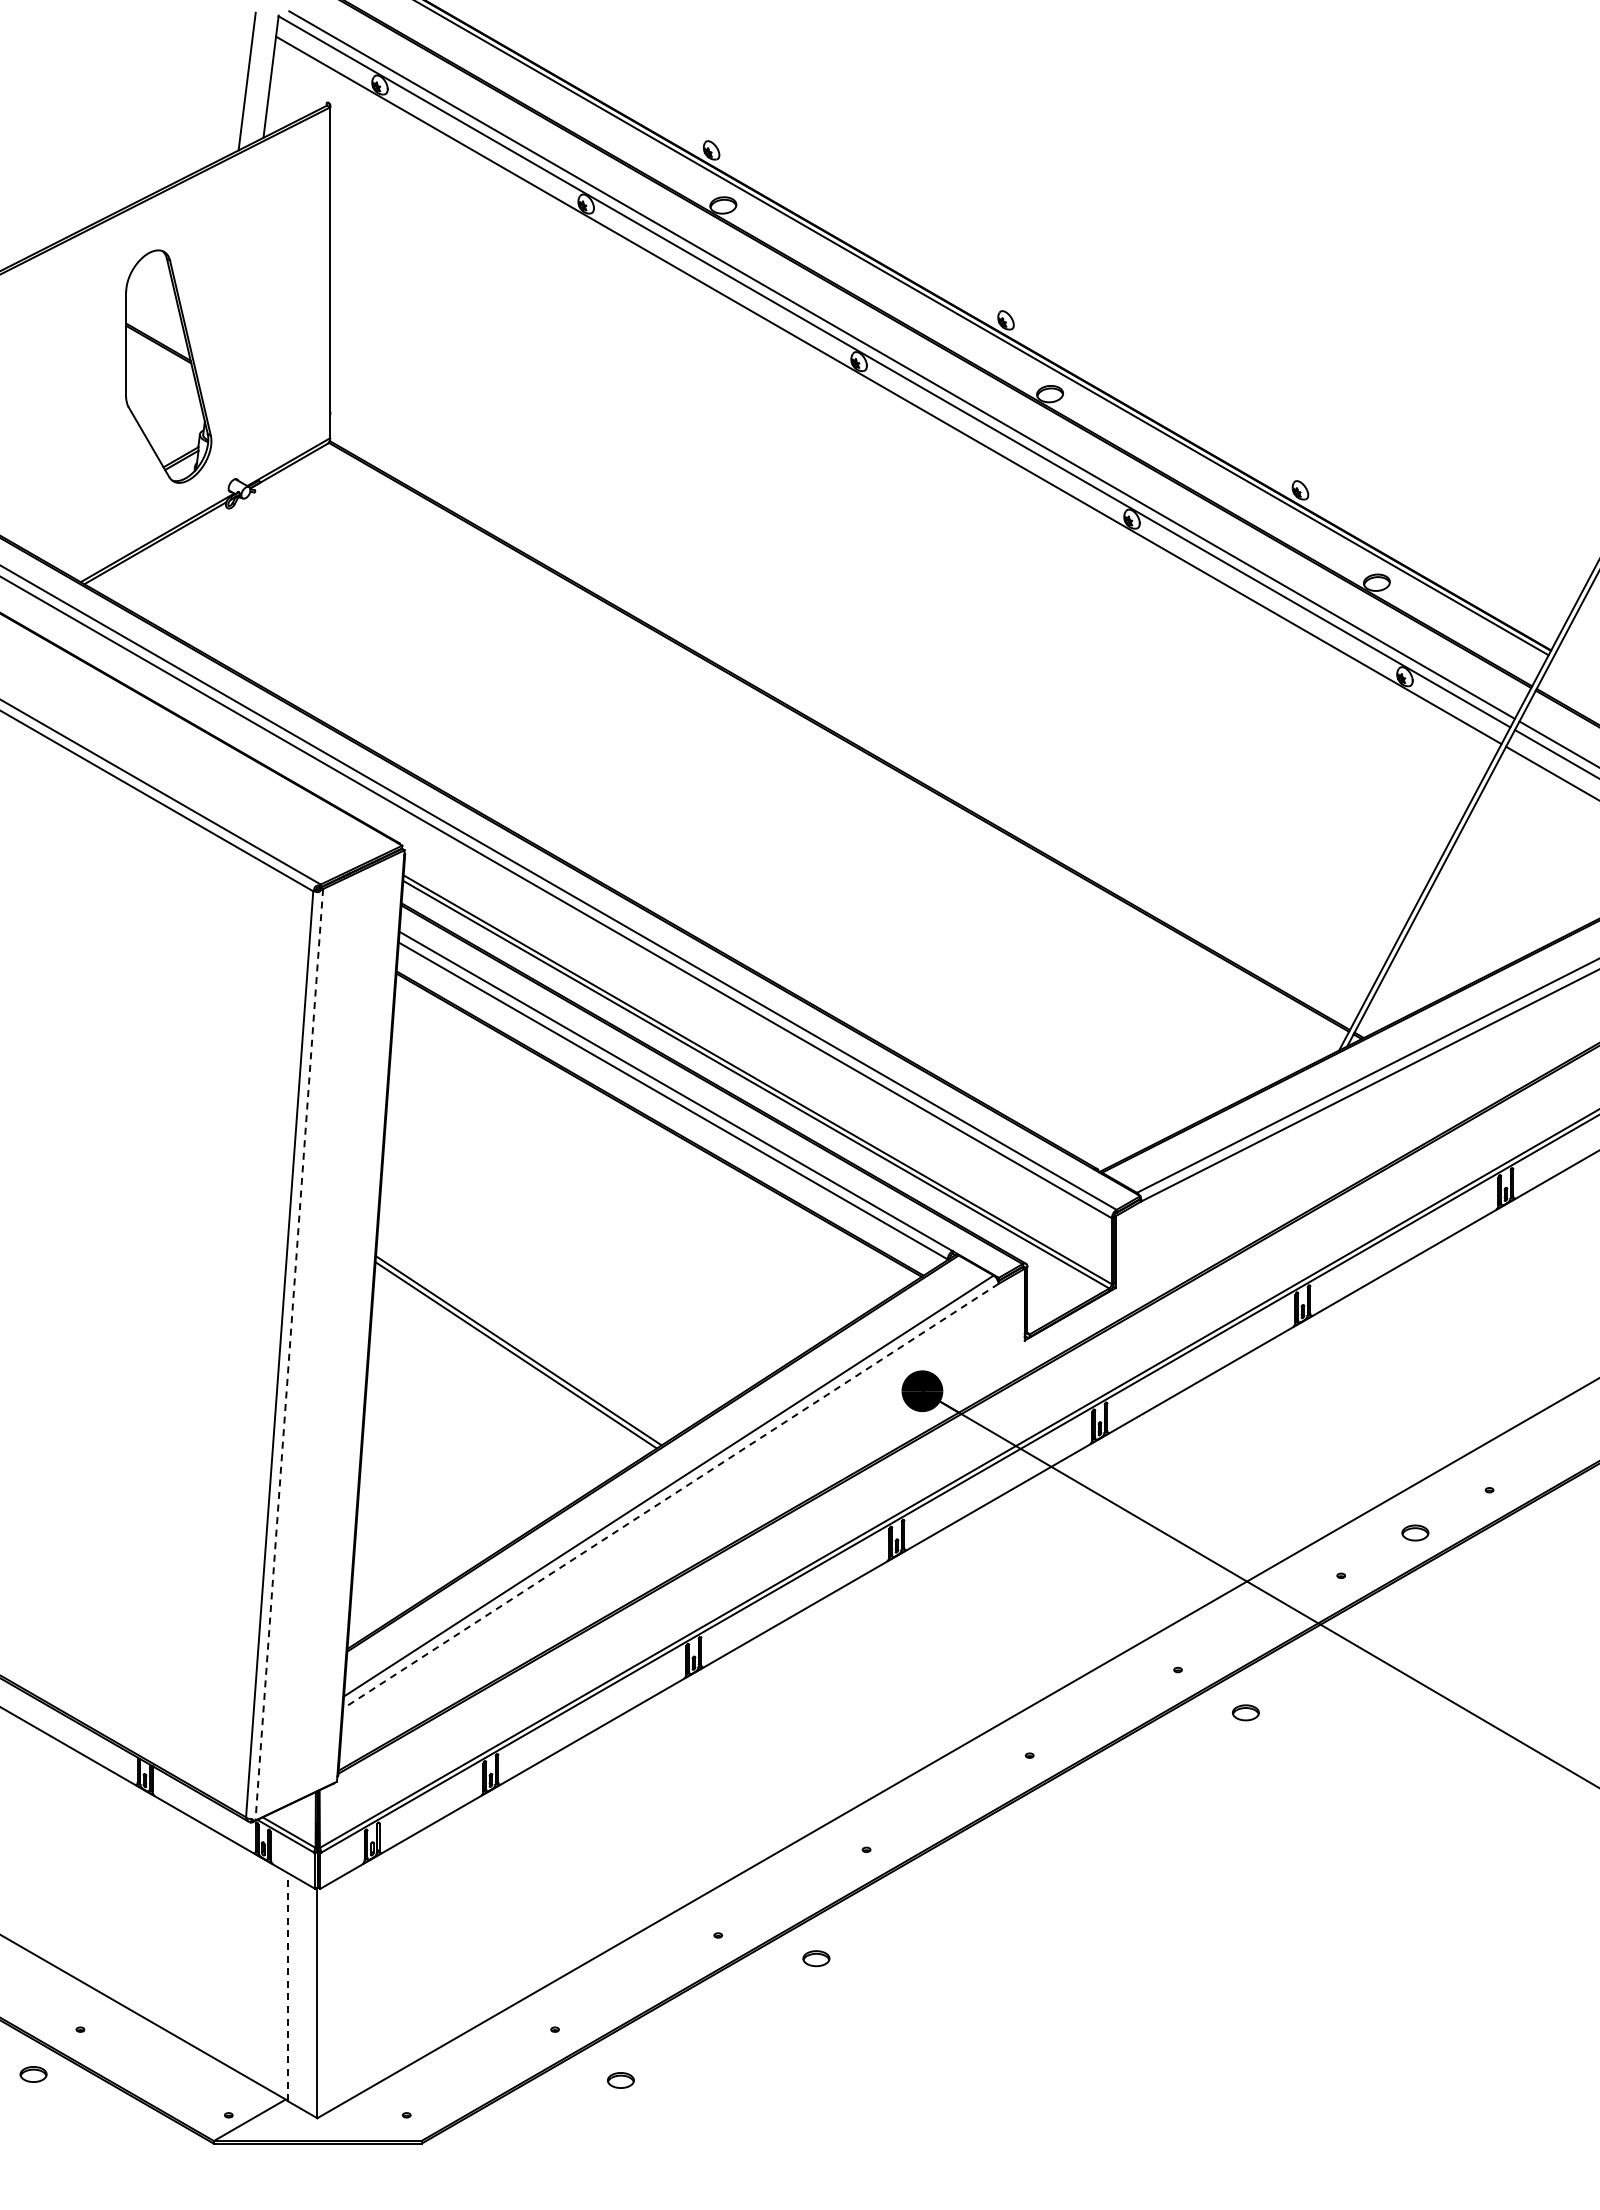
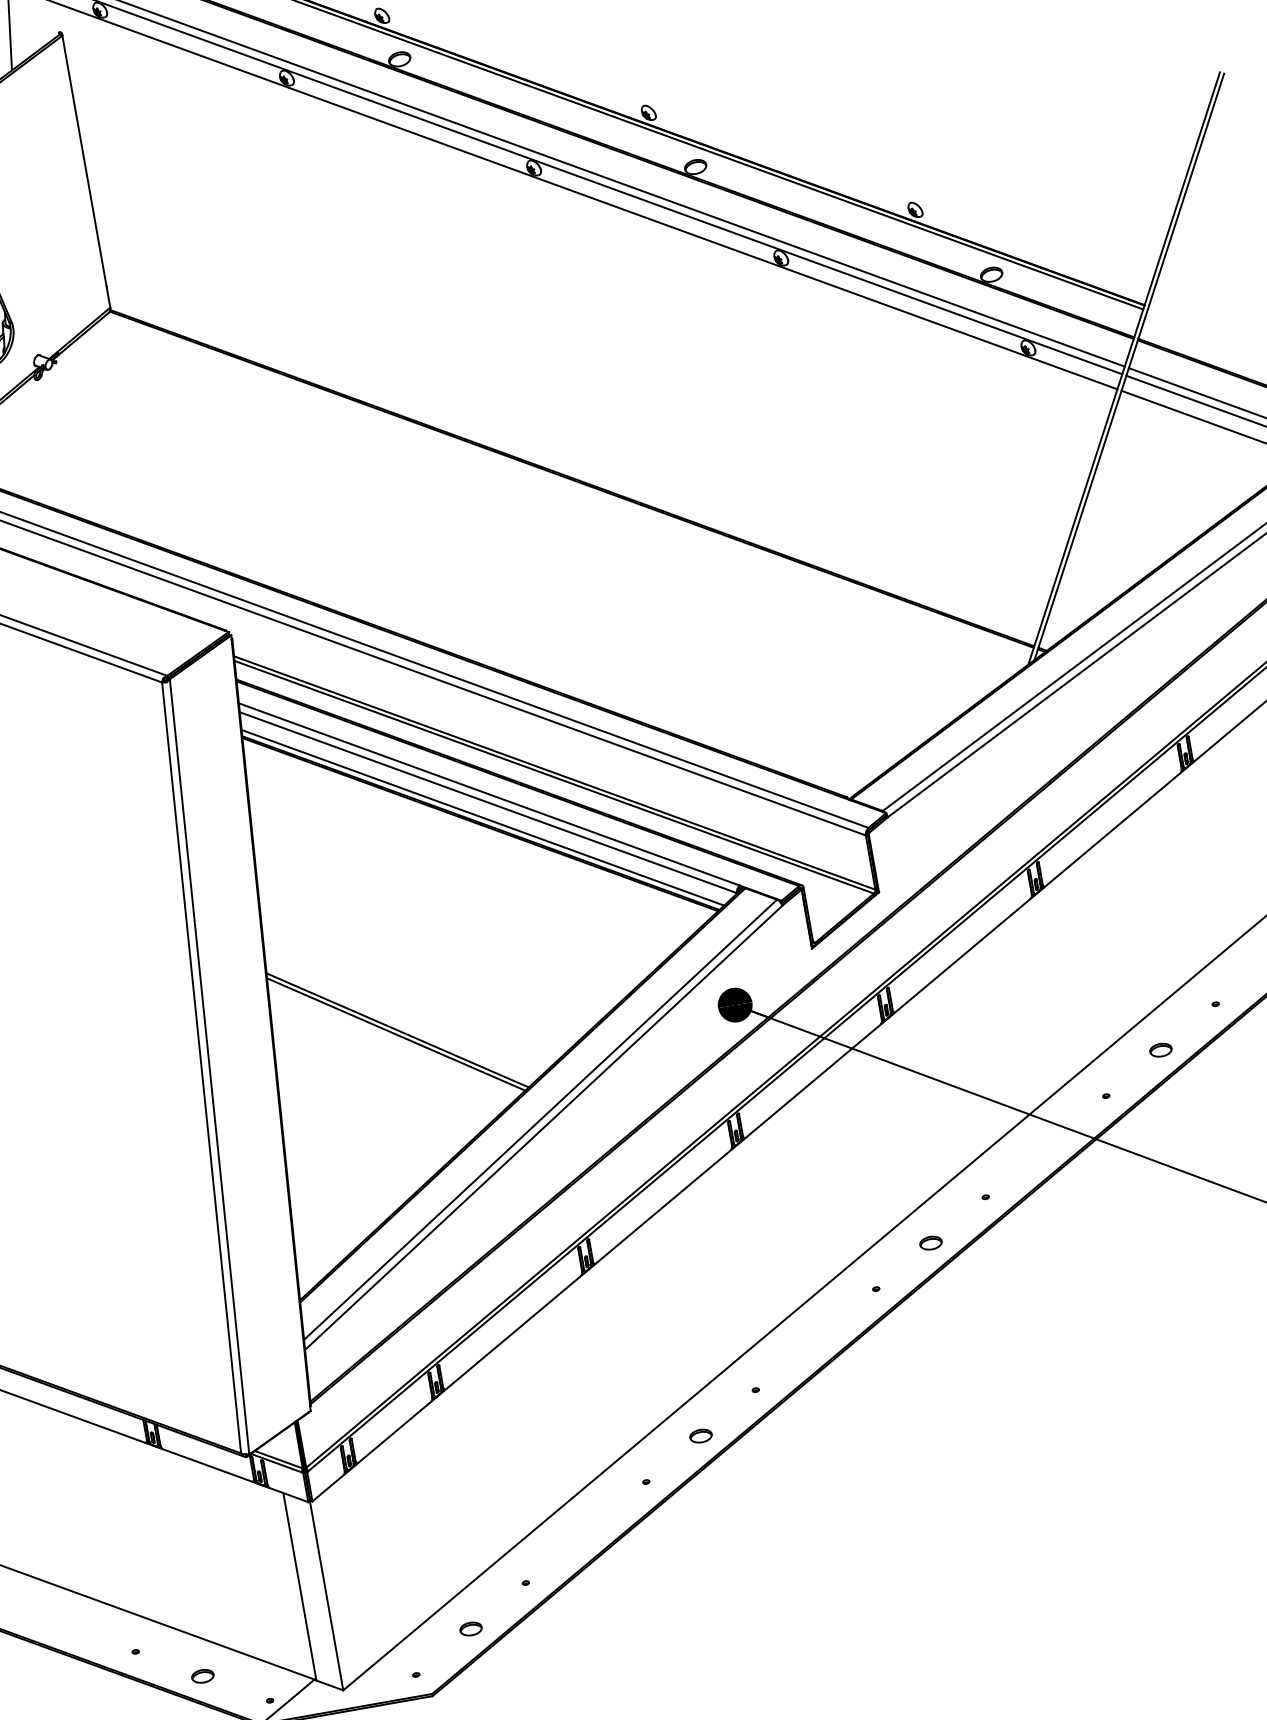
line: (663, 1117) -> (482, 817), added
line: (289, 1354) -> (209, 1066), dashed -> solid
line: (670, 1496) -> (543, 1128), dashed -> solid
part: (1245, 1712) -> (930, 1242), moved
part: (816, 1958) -> (701, 1435), moved
line: (287, 1986) -> (299, 1586), dashed -> solid
part: (33, 2074) -> (202, 1676), moved
part: (620, 2080) -> (470, 1629), moved

